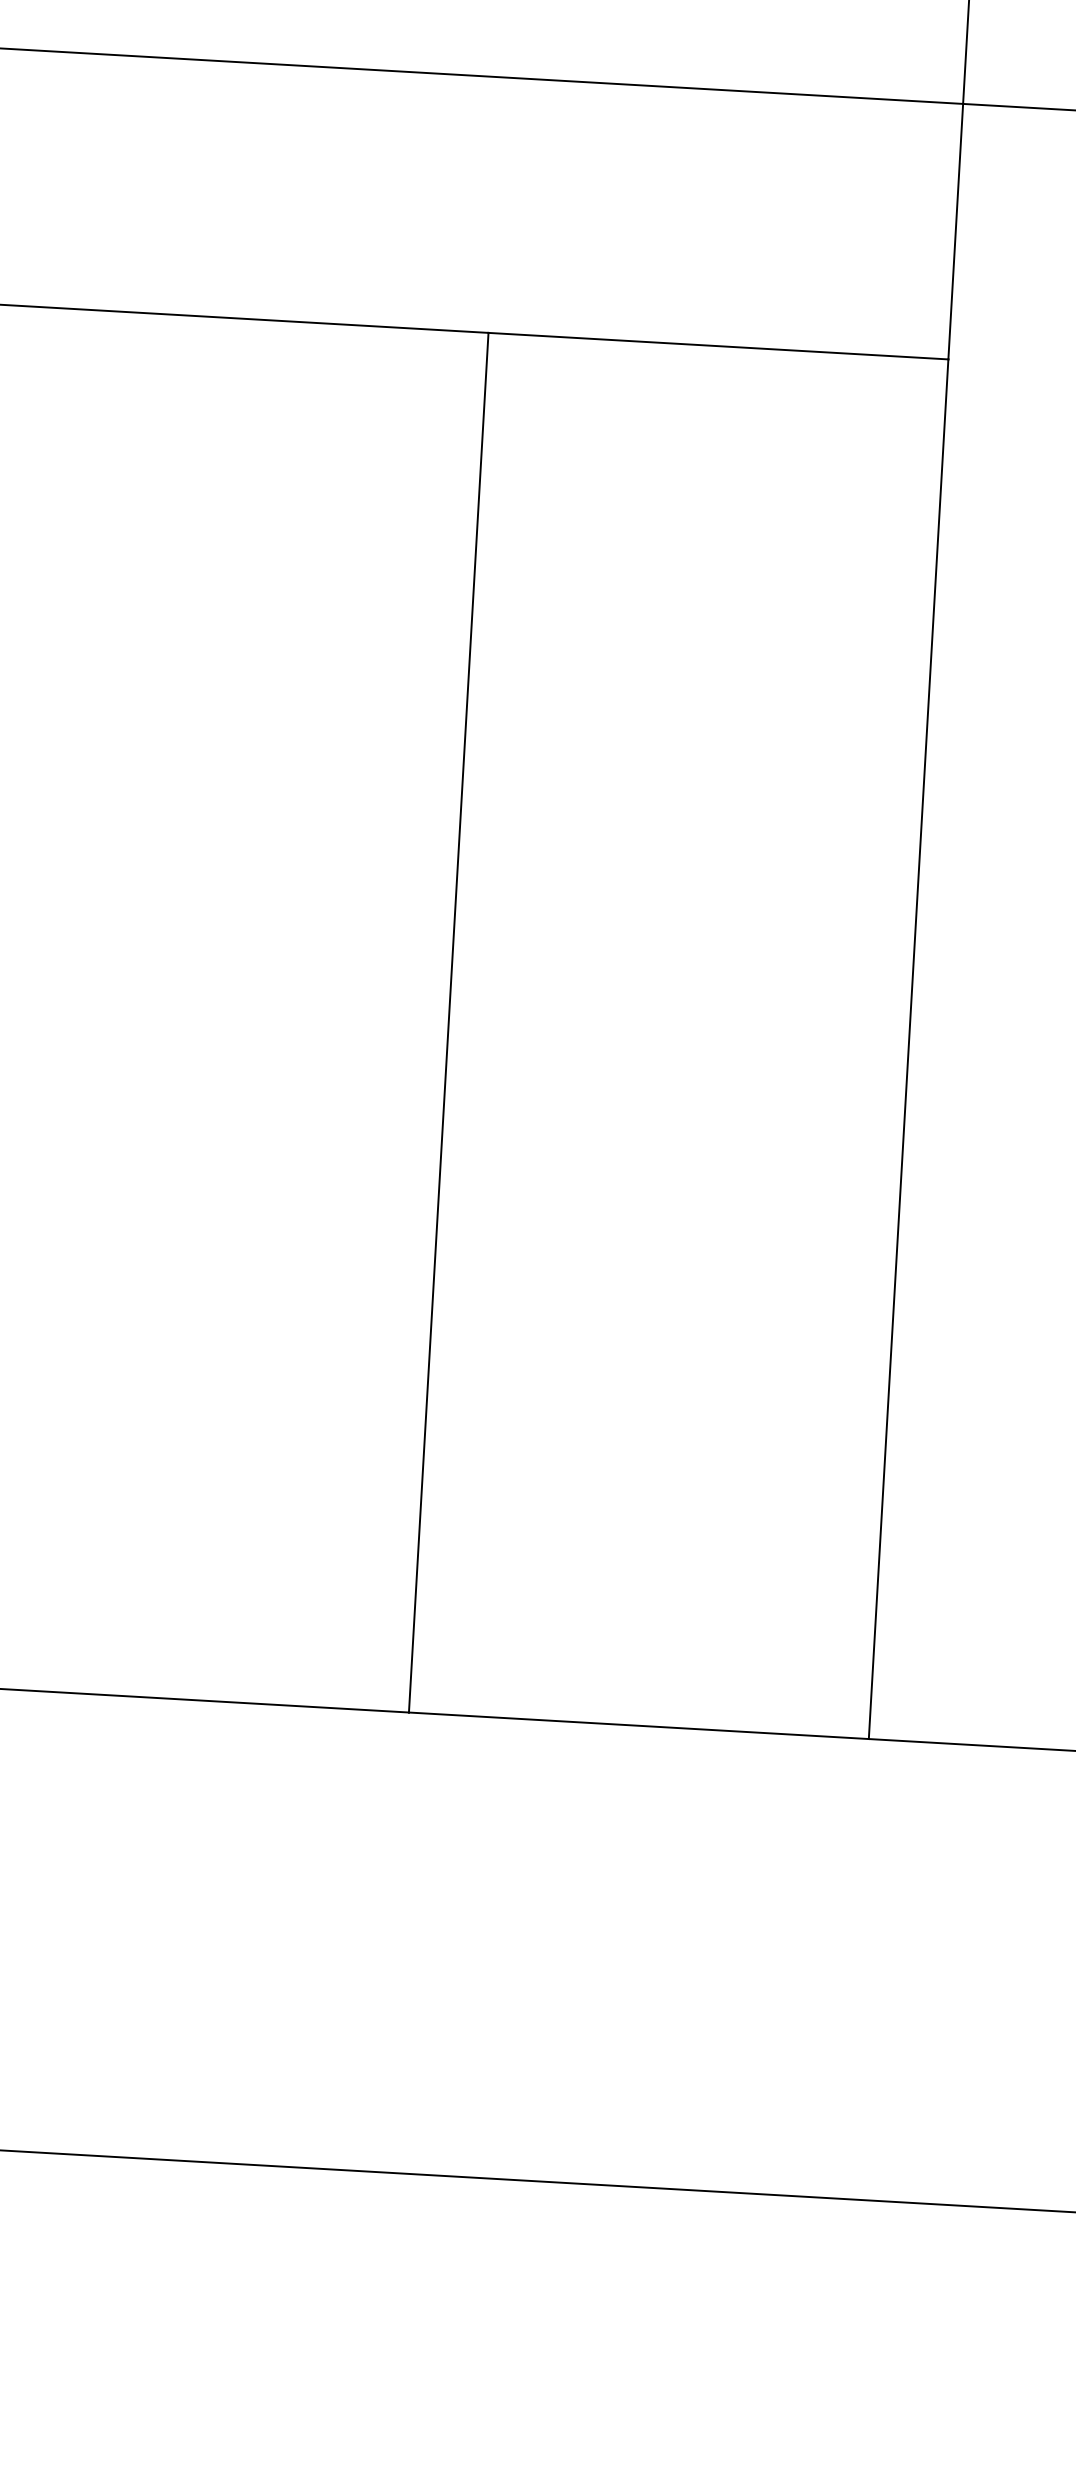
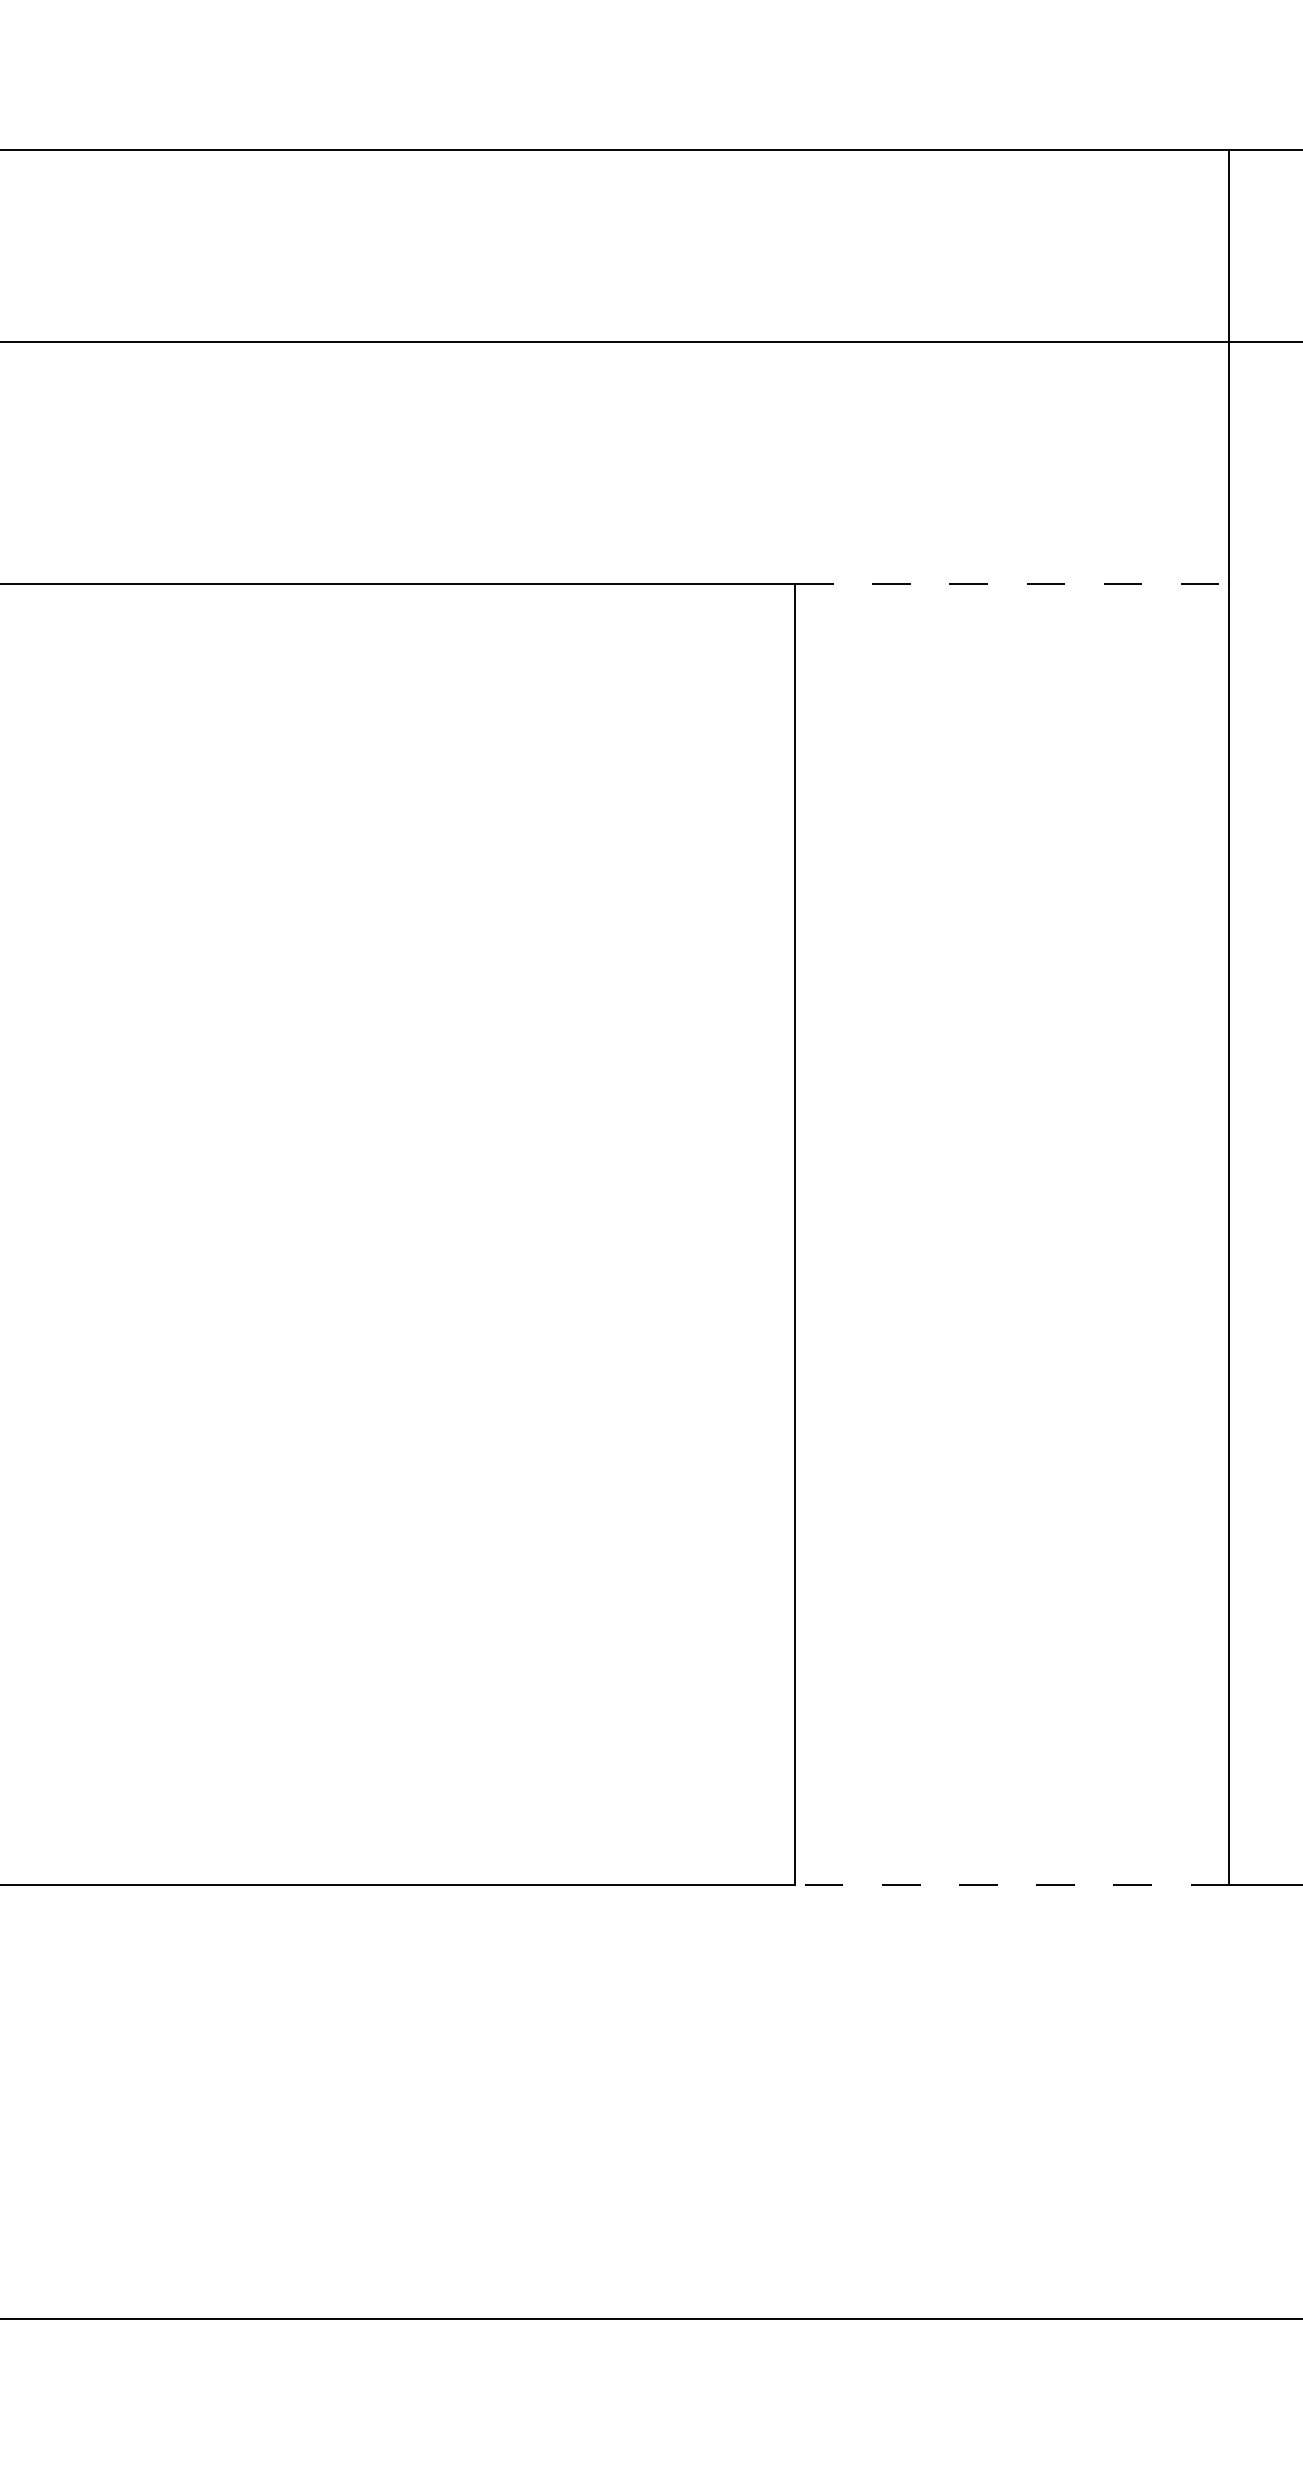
line: (718, 346) -> (1012, 583), solid -> dashed
line: (639, 1725) -> (1012, 1885), solid -> dashed

